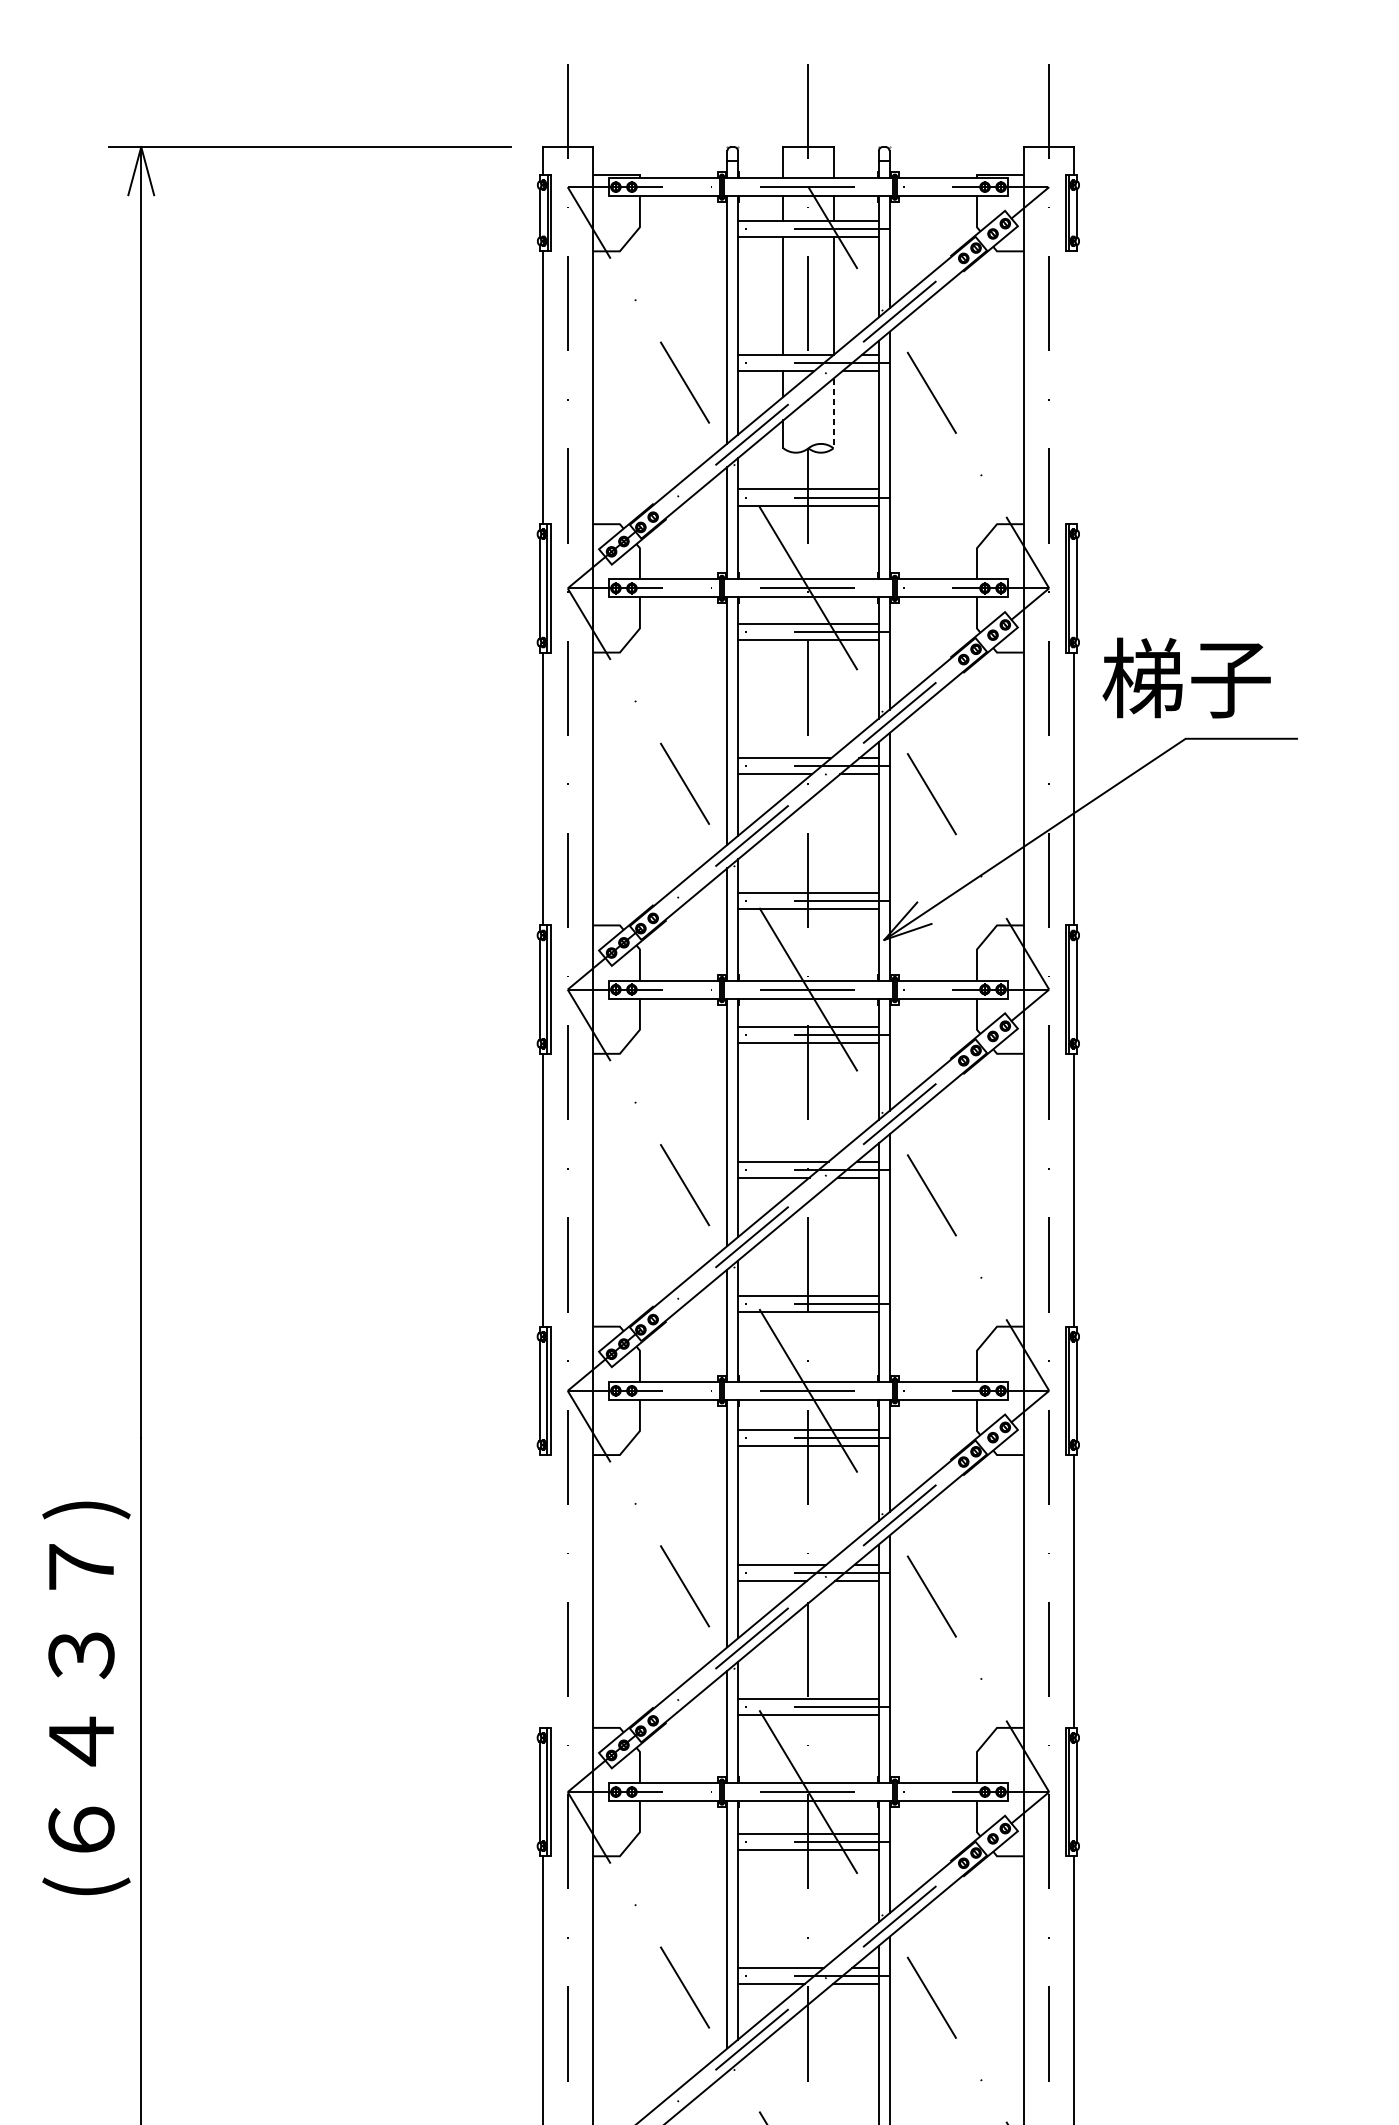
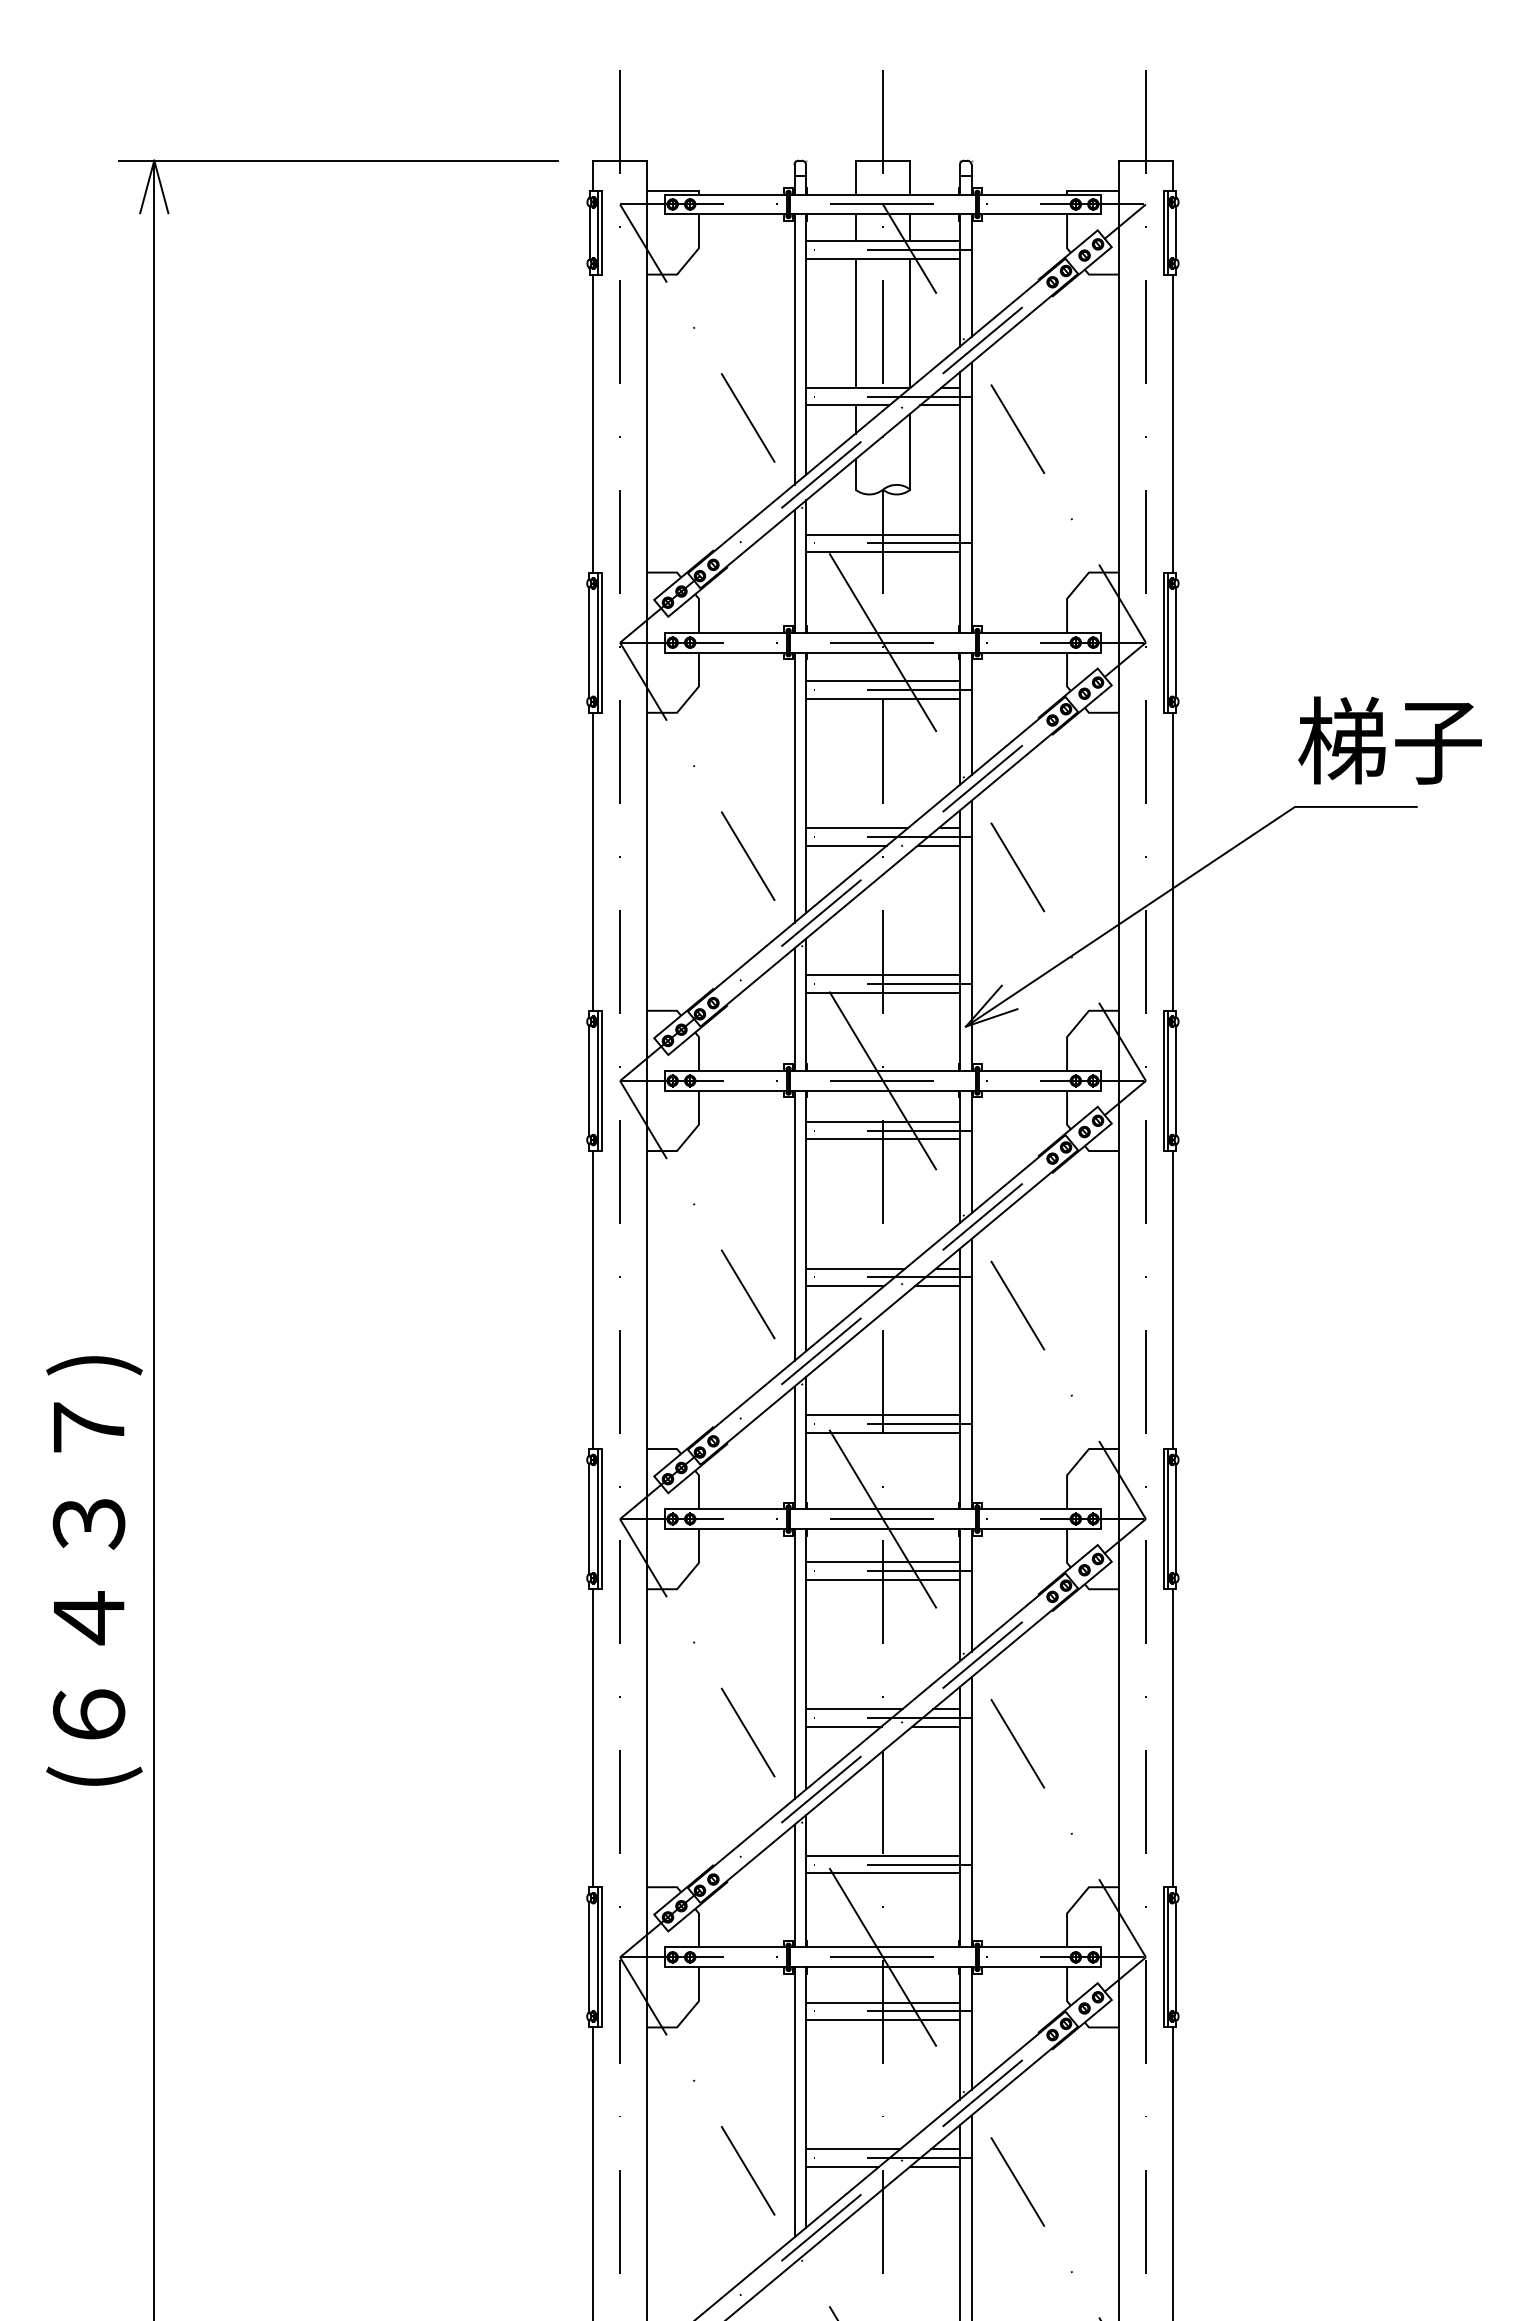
line: (1074, 387) -> (1173, 423), added
line: (833, 414) -> (910, 452), dashed -> solid
text: (1186, 677) -> (1389, 740), moved
line: (542, 1591) -> (592, 1738), added
text: (86, 1697) -> (94, 1570), moved

